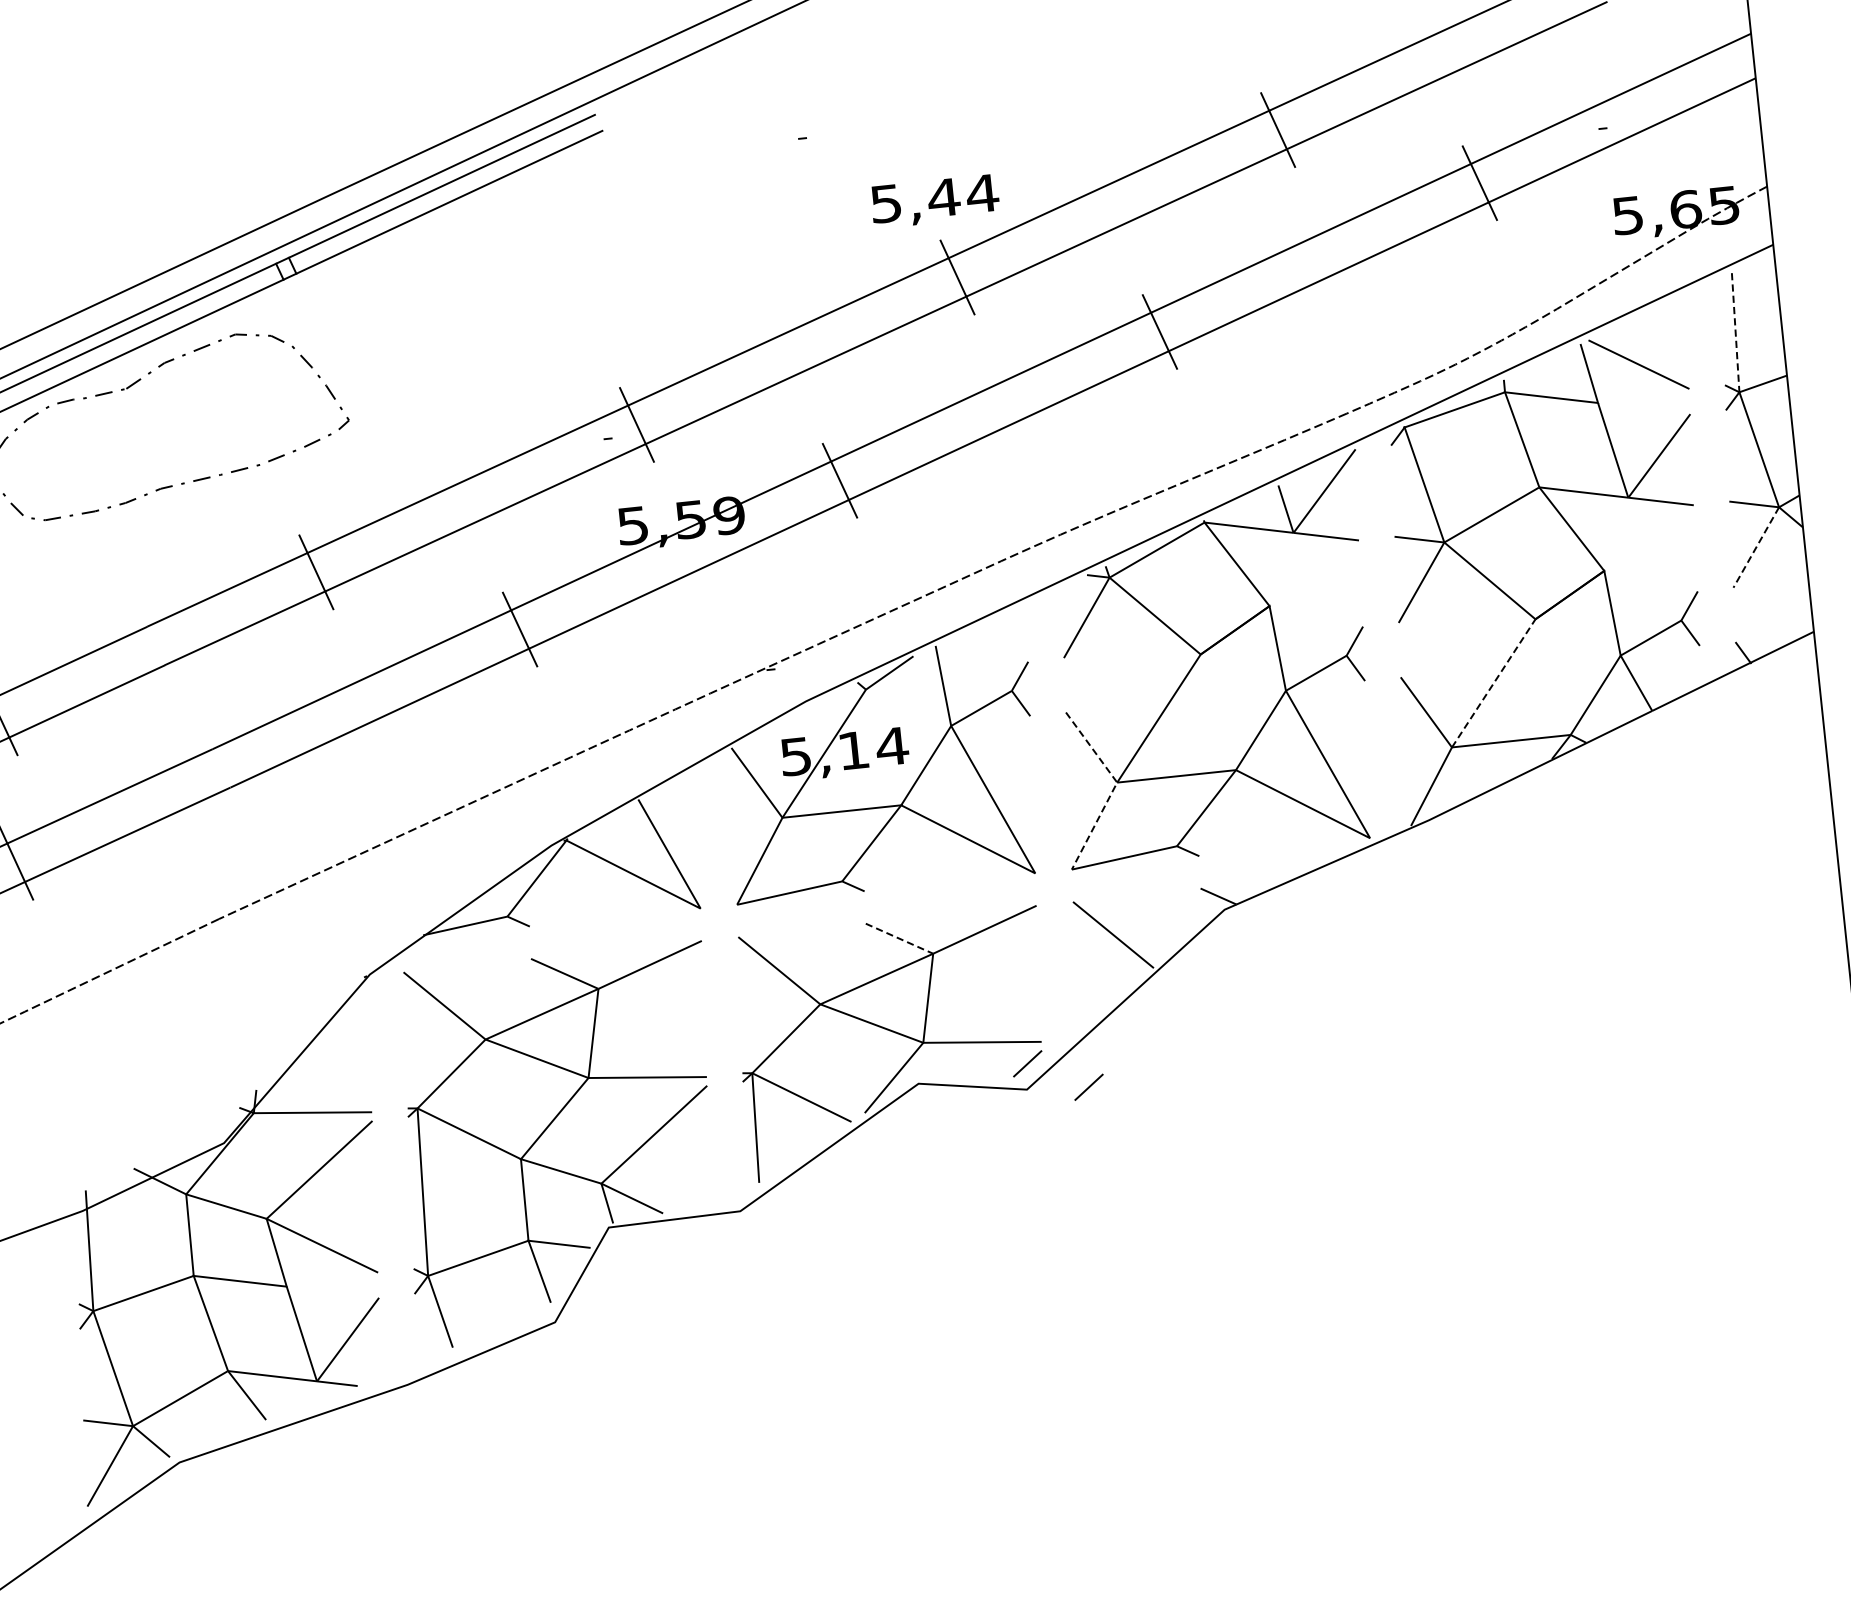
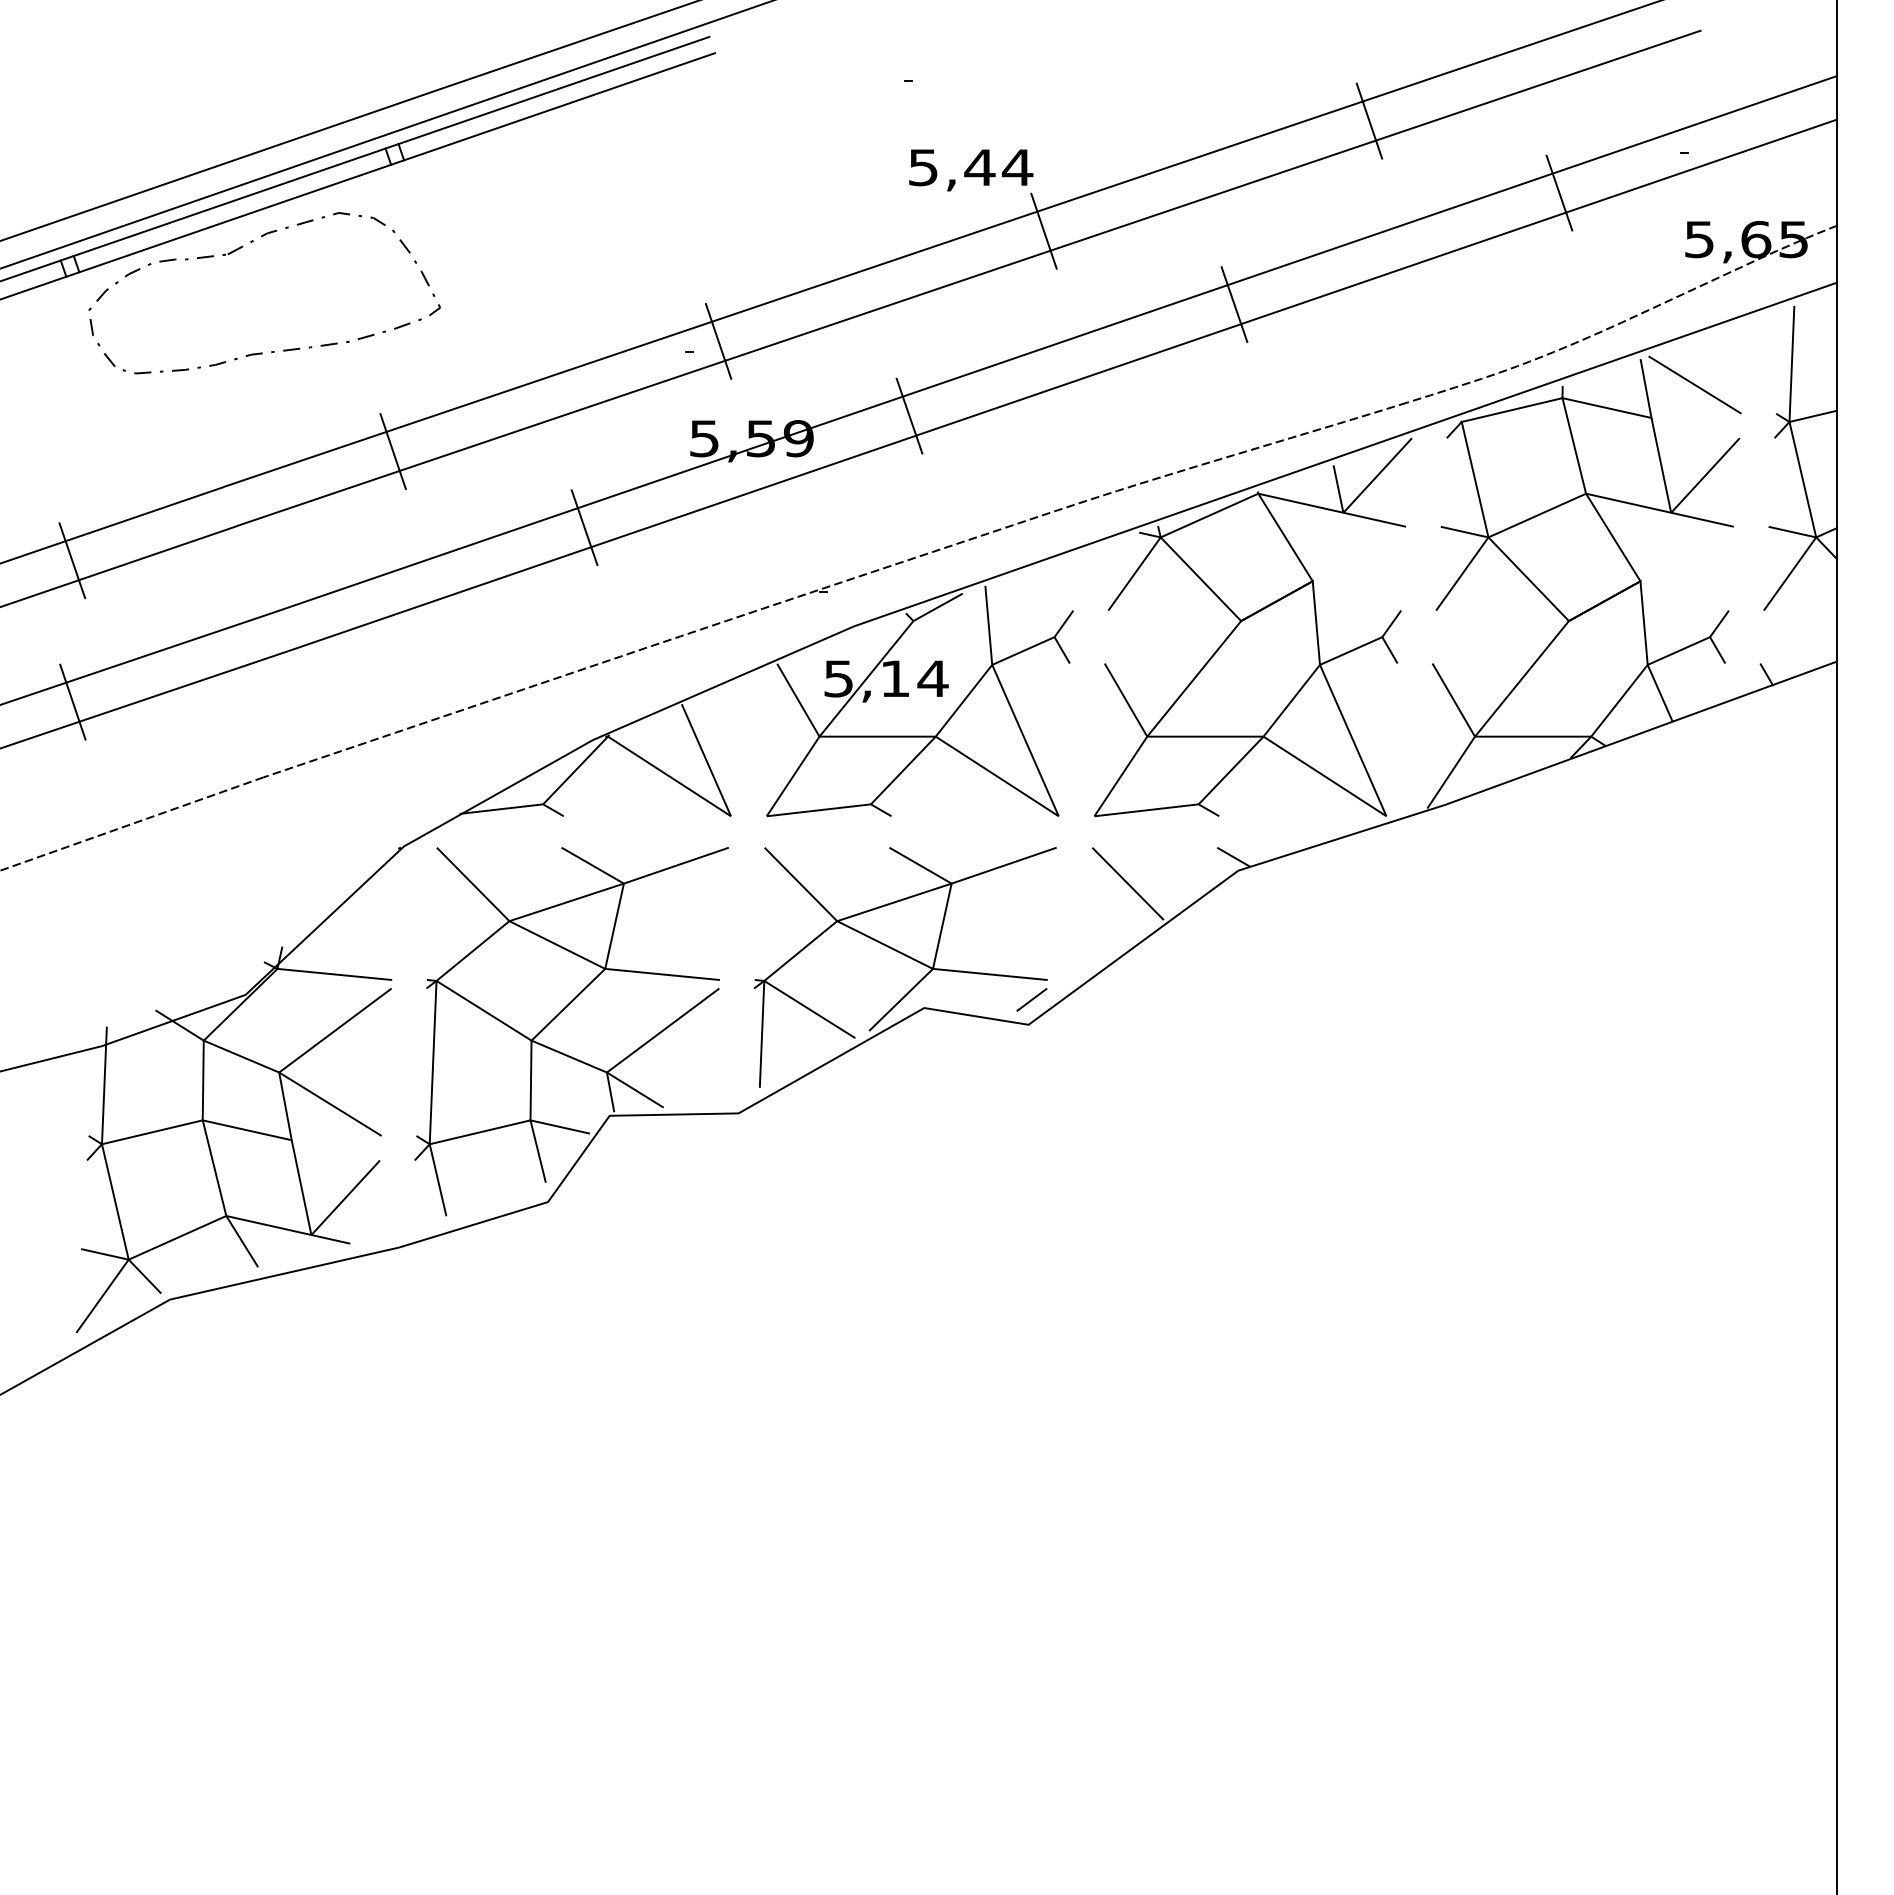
text: (935, 201) -> (971, 170), moved
line: (1735, 333) -> (1791, 364), dashed -> solid
line: (1755, 548) -> (1789, 574), dashed -> solid
line: (1494, 682) -> (1522, 678), dashed -> solid
line: (1114, 786) -> (1144, 740), dashed -> solid
line: (899, 938) -> (920, 865), dashed -> solid
line: (1088, 1087) -> (1088, 1028), removed

